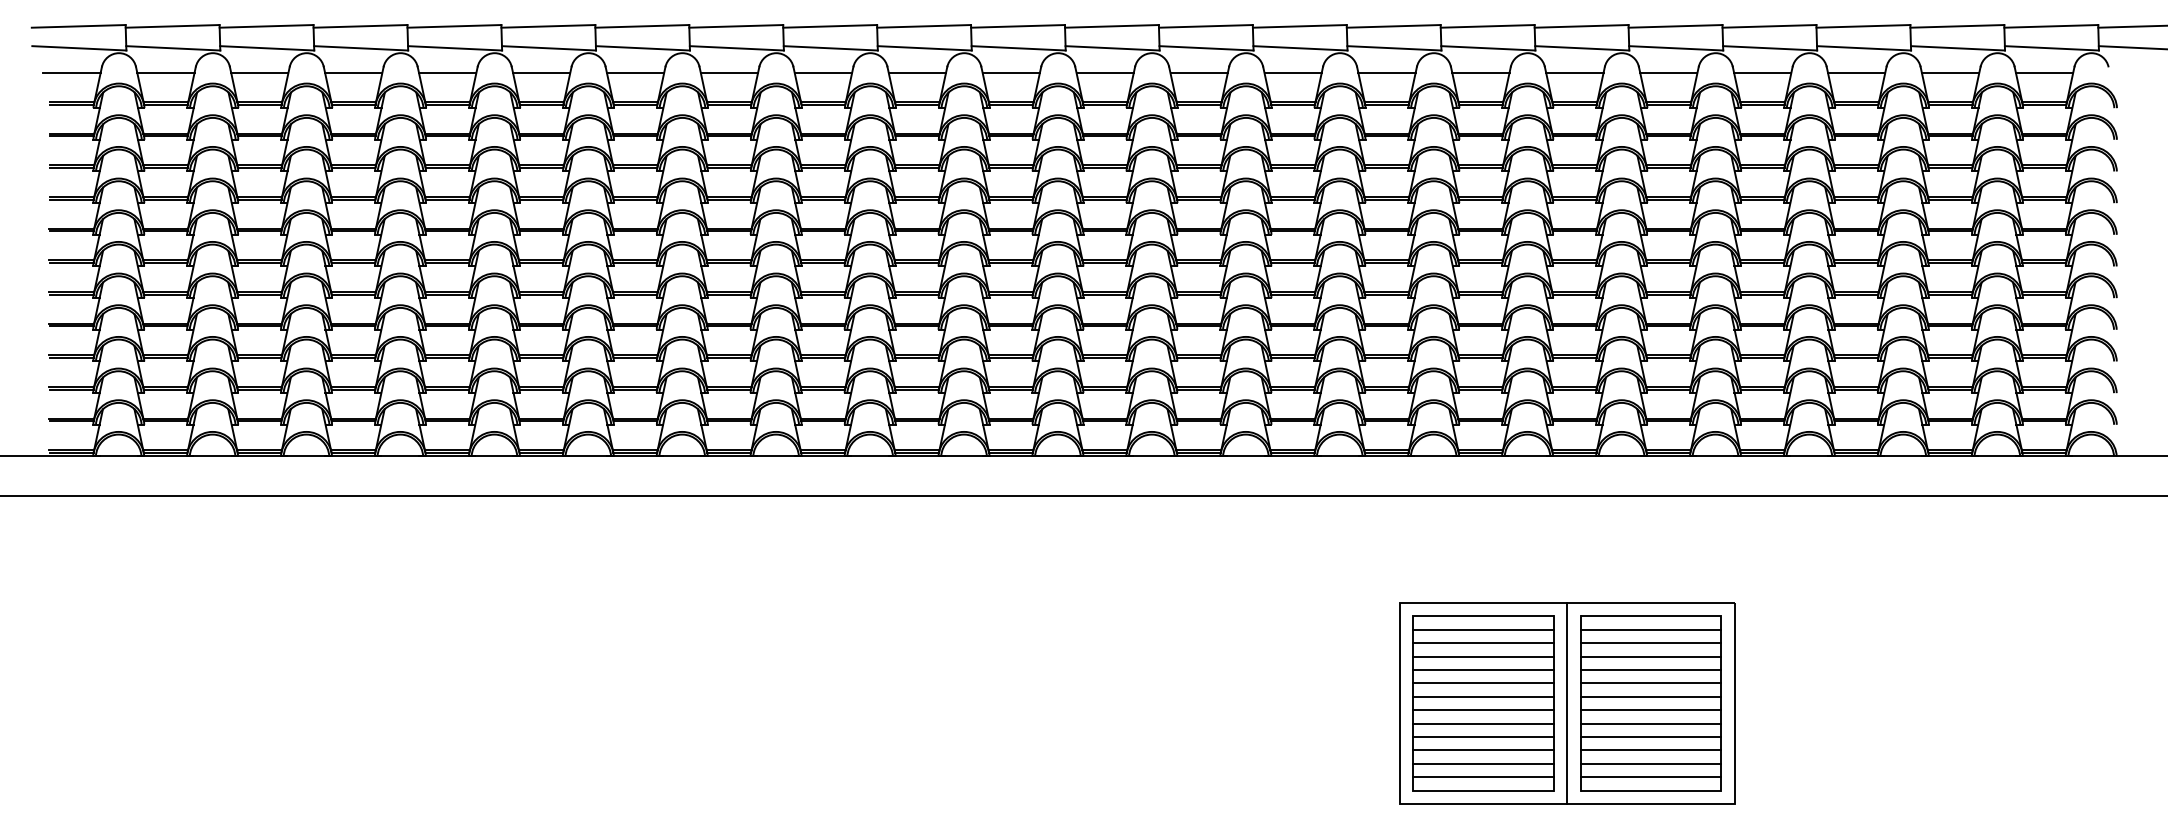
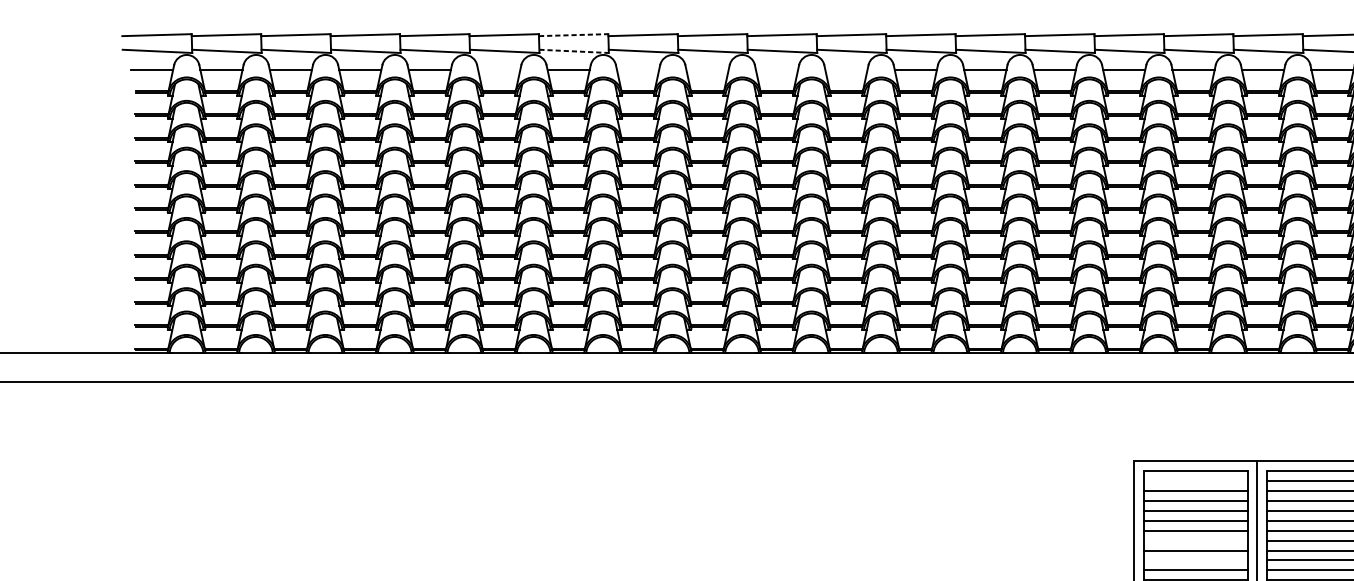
line: (642, 26) -> (573, 35), solid -> dashed
line: (643, 48) -> (574, 51), solid -> dashed
line: (541, 72) -> (499, 69), removed
line: (729, 72) -> (638, 69), removed
line: (823, 72) -> (707, 69), removed
line: (917, 72) -> (777, 69), removed
line: (1010, 72) -> (845, 69), removed
line: (1483, 629) -> (1195, 481), removed
line: (1483, 710) -> (1195, 540), removed
line: (1483, 736) -> (1195, 560), removed

